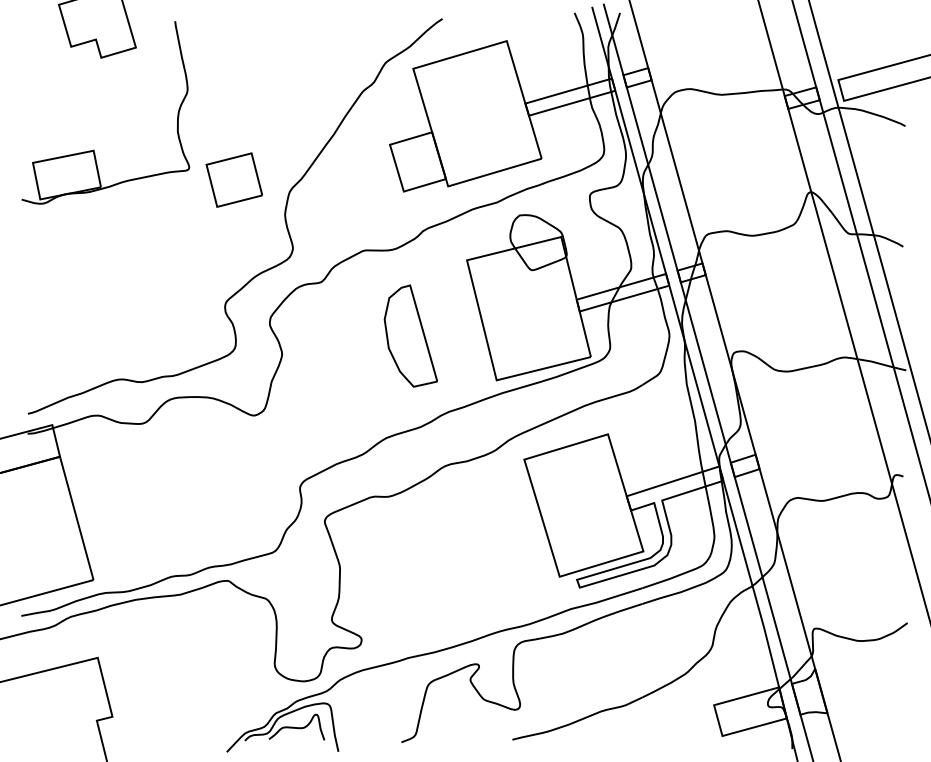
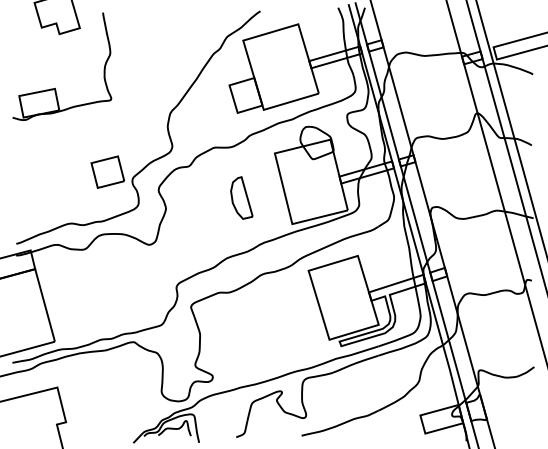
part: (233, 178) -> (107, 171), moved
part: (410, 335) -> (241, 197), size x0.7

